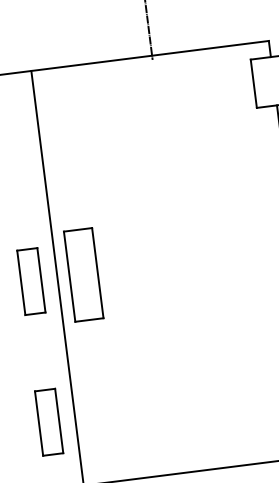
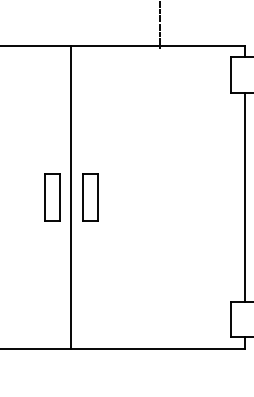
part: (83, 275) -> (90, 197), size x0.71
part: (49, 422) -> (52, 300), removed

